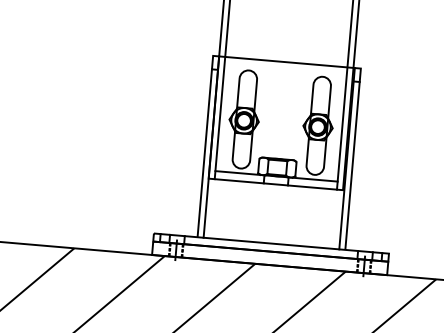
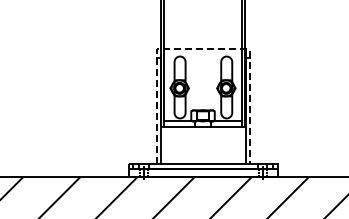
line: (287, 62) -> (203, 49), solid -> dashed

